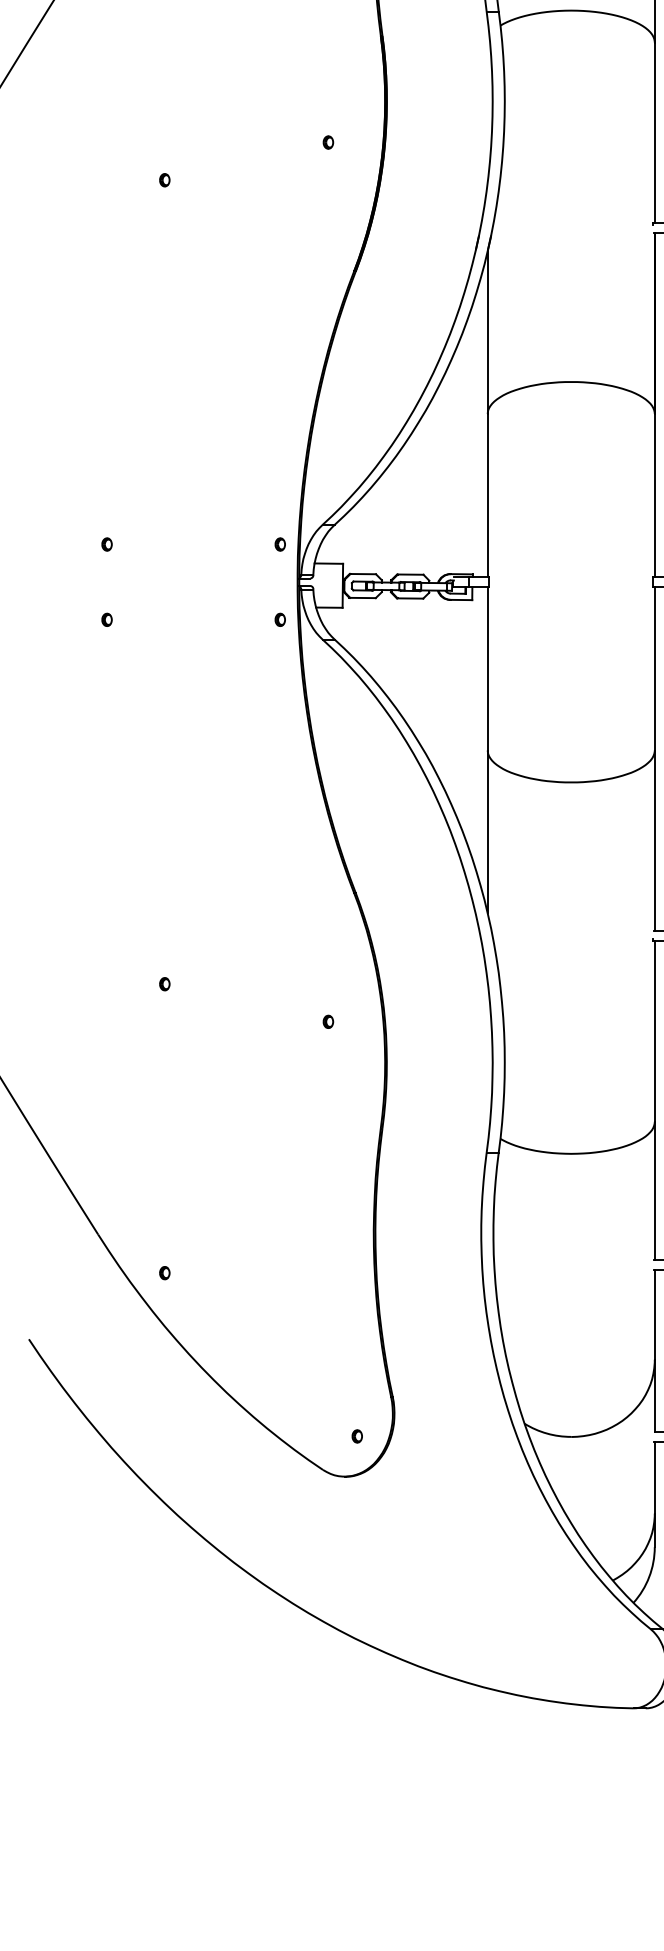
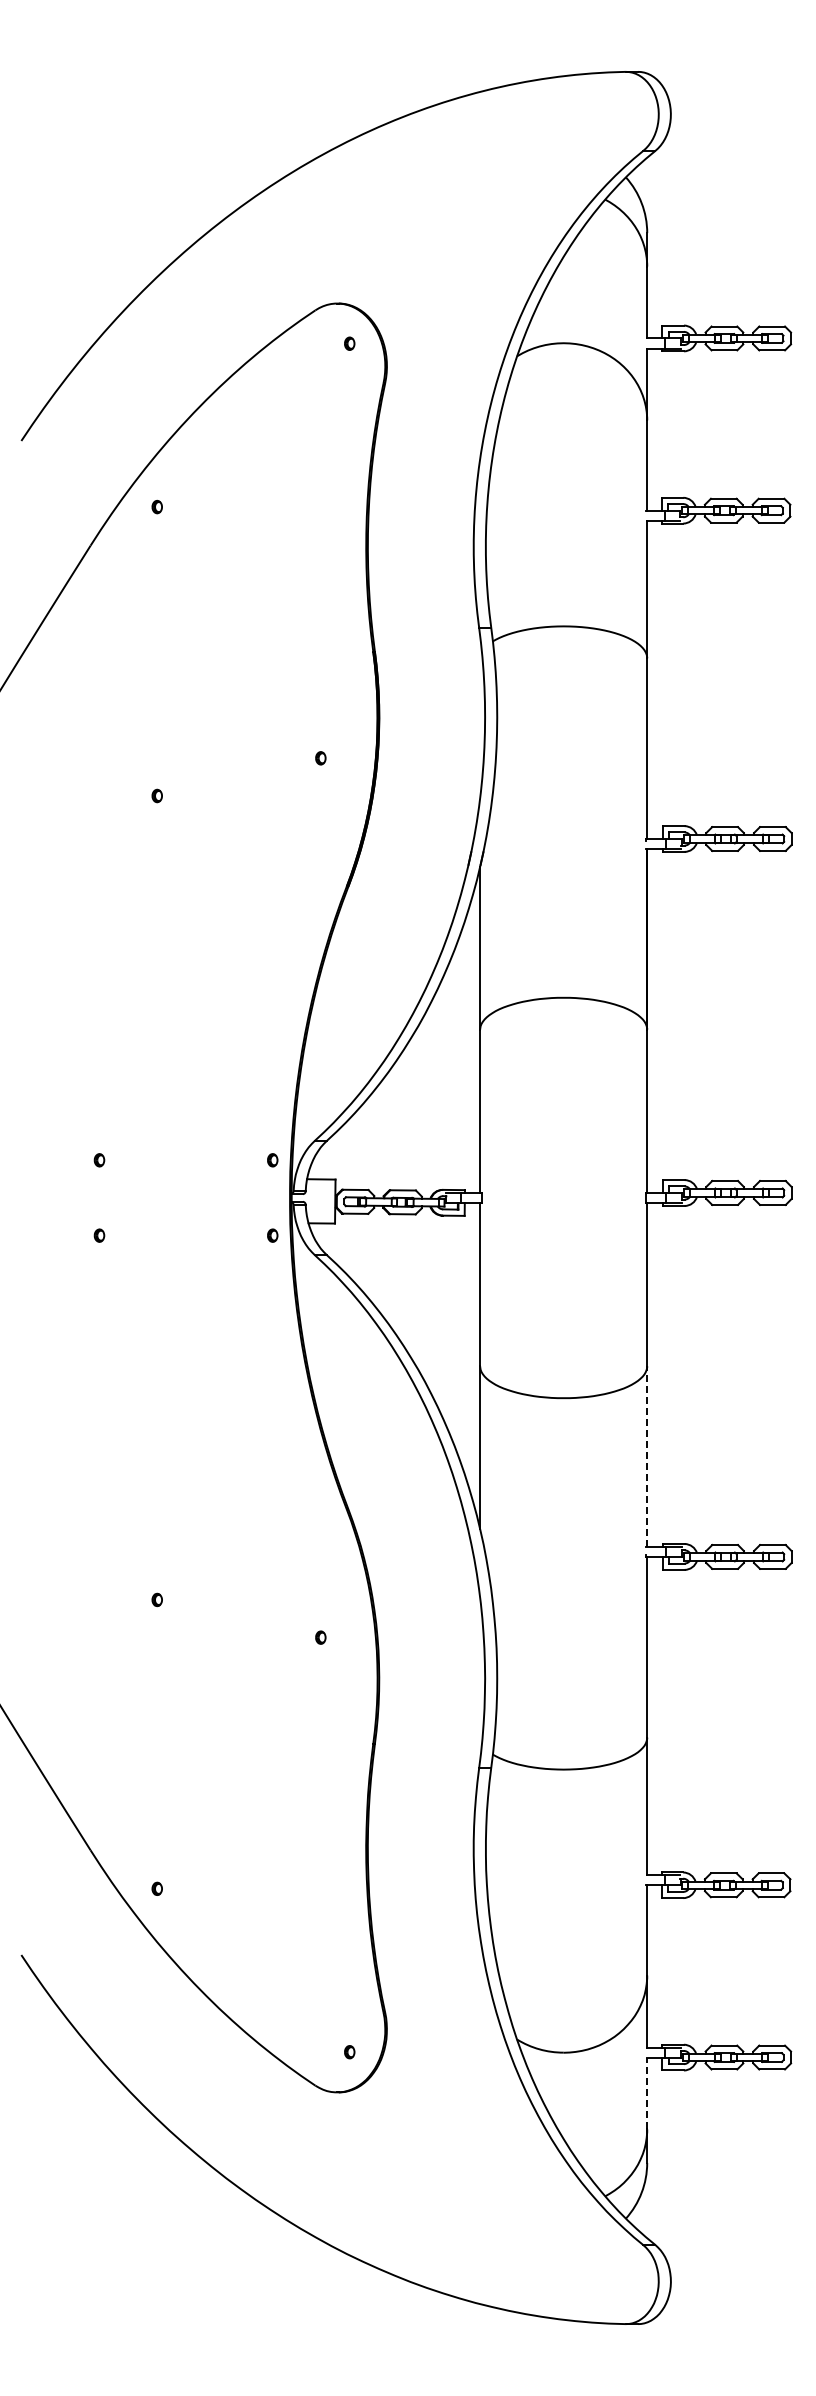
line: (655, 840) -> (647, 1456), solid -> dashed
line: (655, 1477) -> (647, 2093), solid -> dashed

